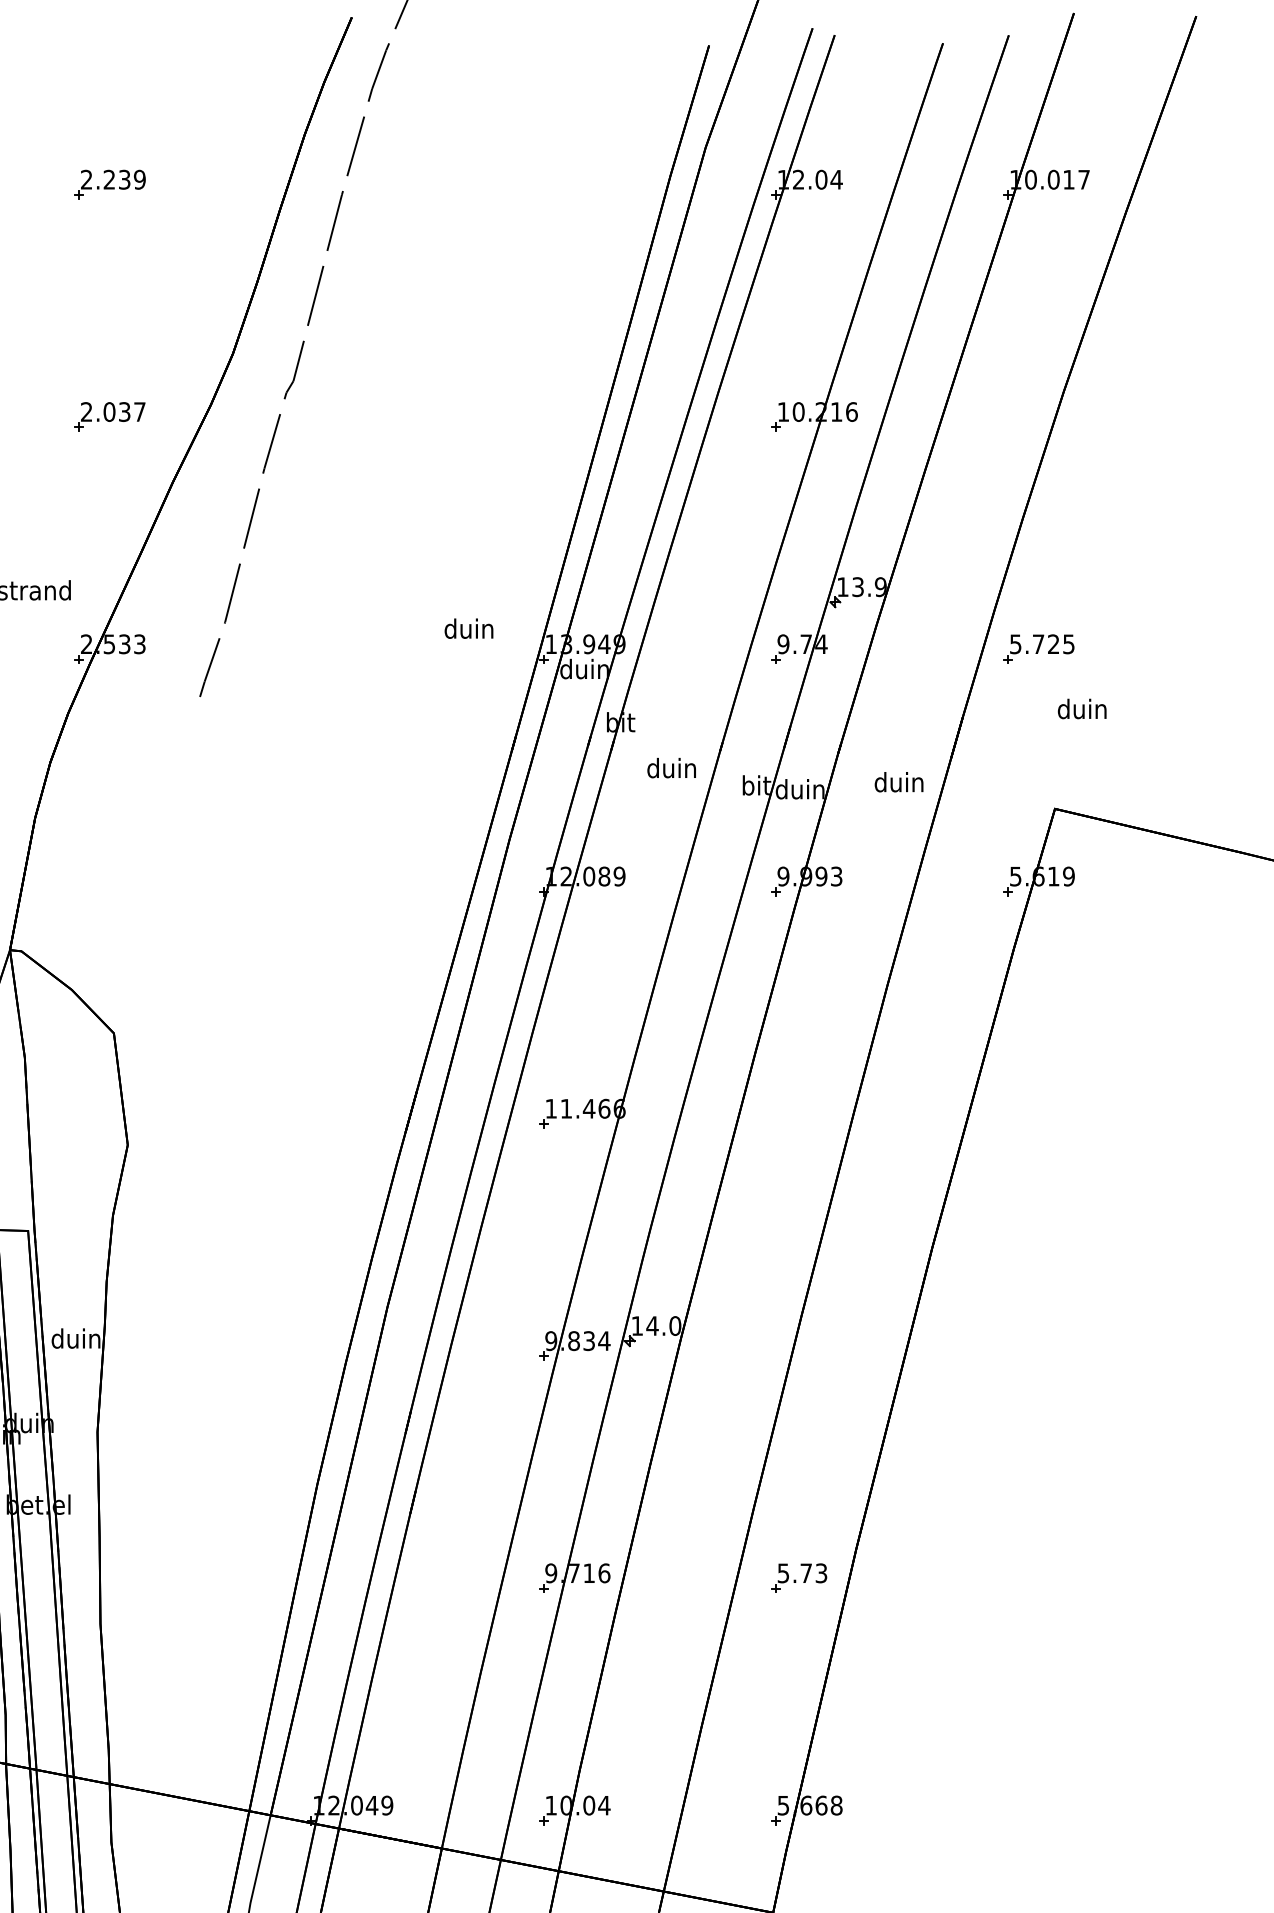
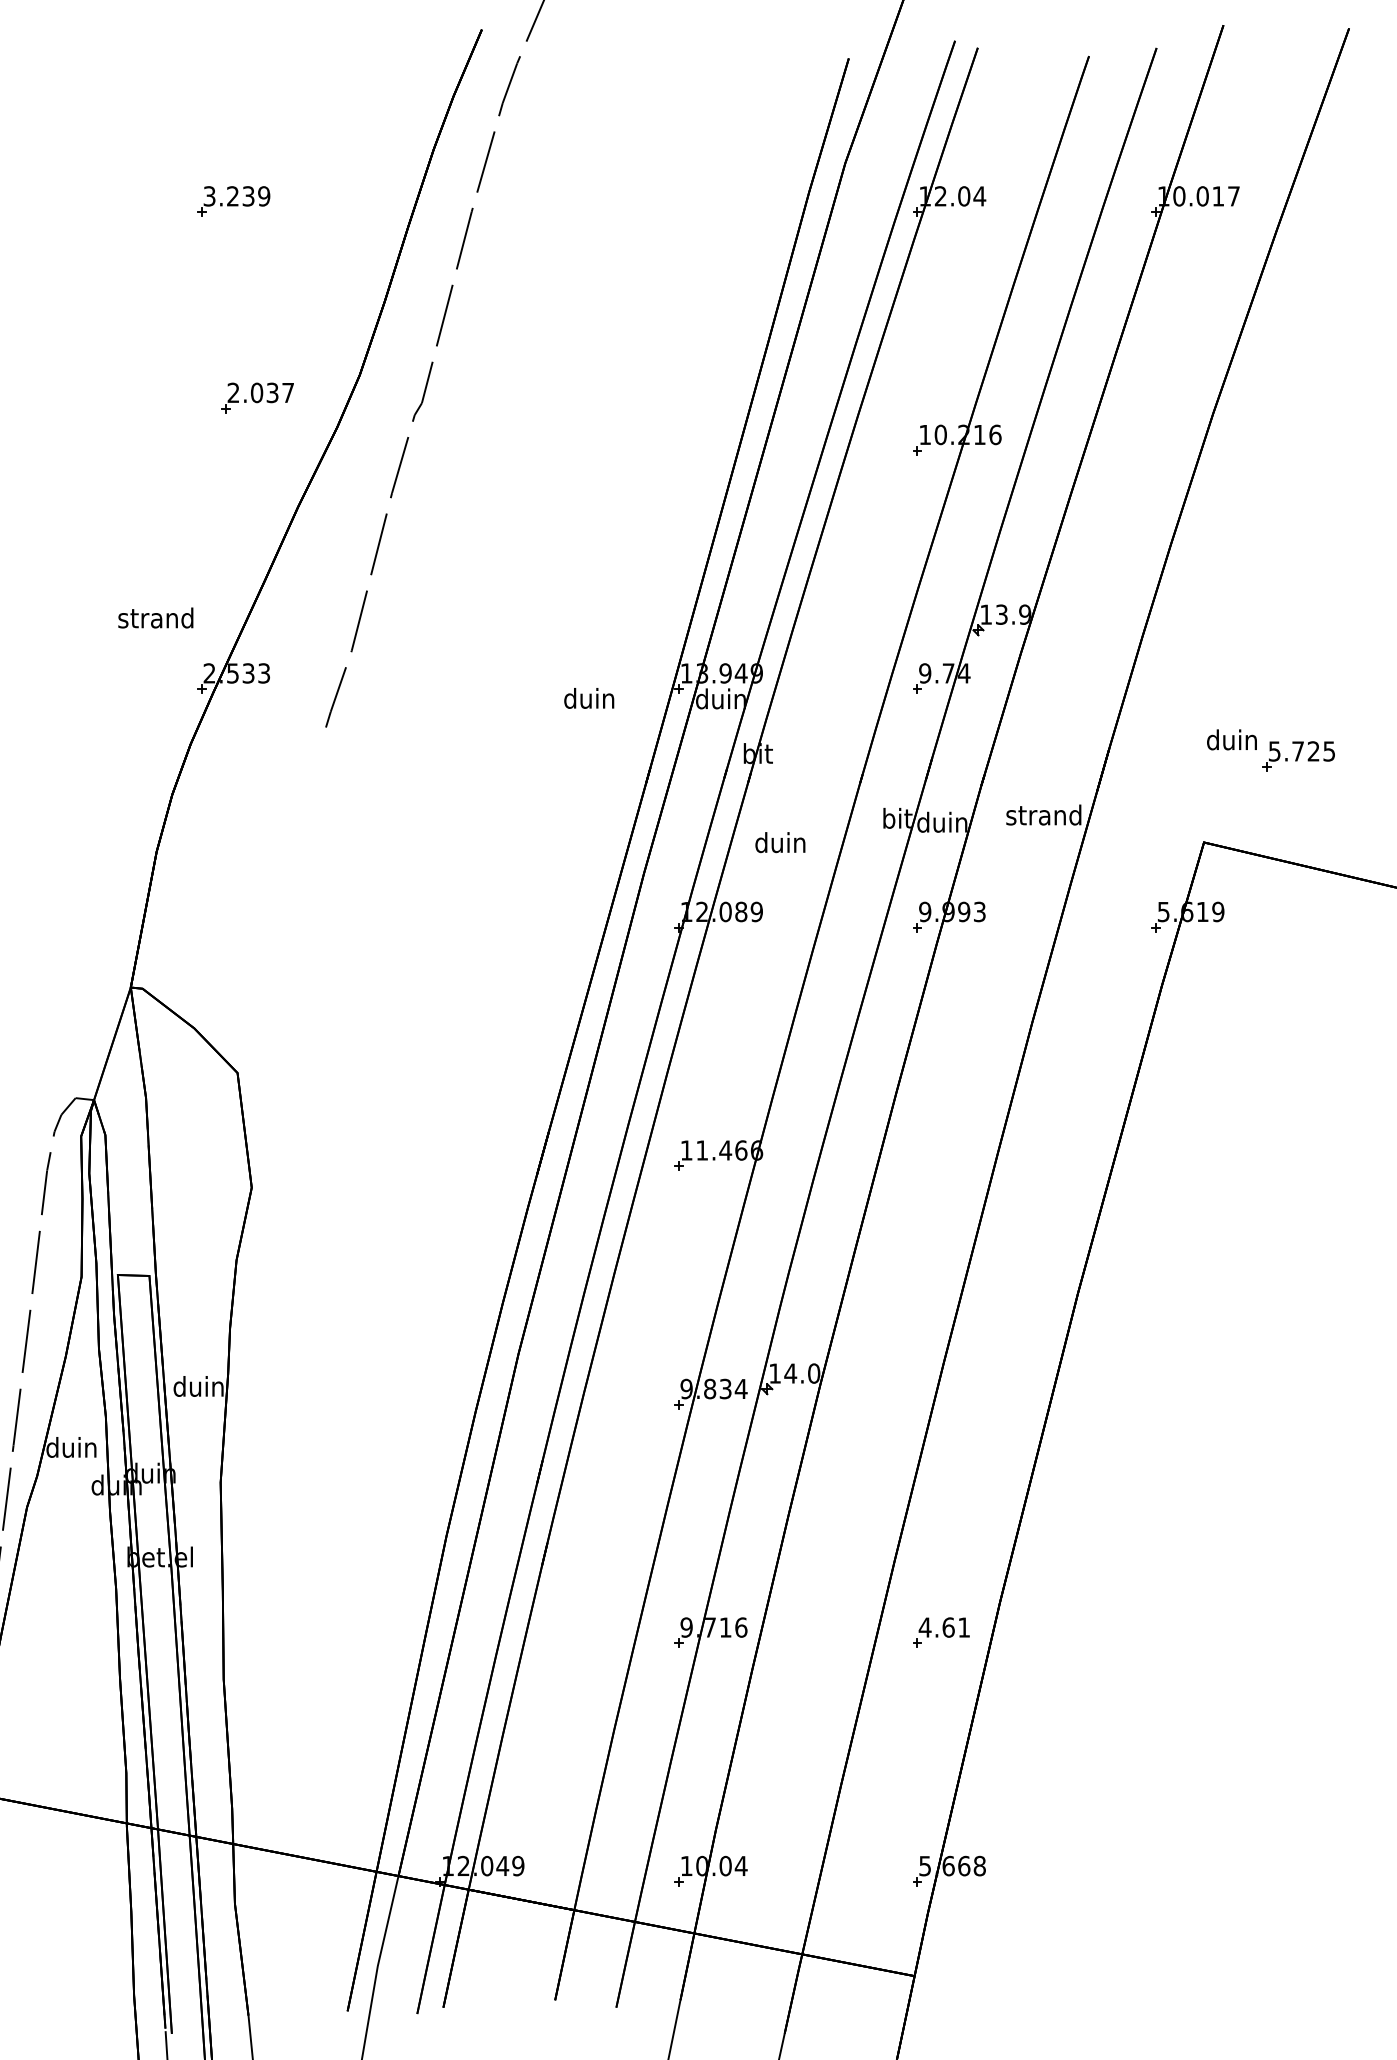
text: (86, 179) -> (209, 196), 2.239 -> 3.239
part: (109, 416) -> (257, 397), moved
text: (469, 628) -> (589, 698), moved
part: (1038, 649) -> (1298, 756), moved
text: (671, 768) -> (780, 842), moved
text: (898, 781) -> (1043, 814), duin -> strand
text: (802, 1573) -> (944, 1627), 5.73 -> 4.61

